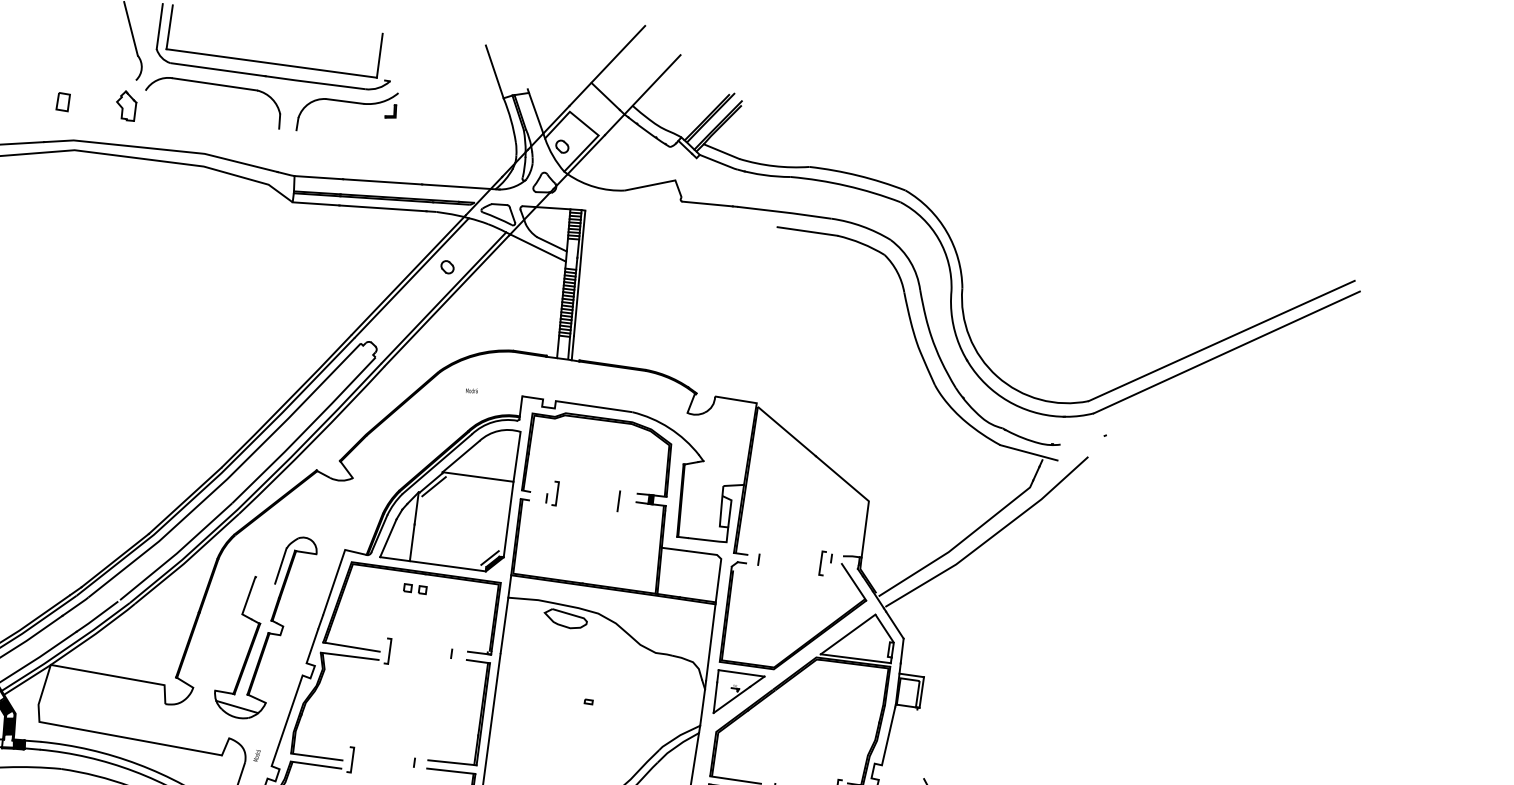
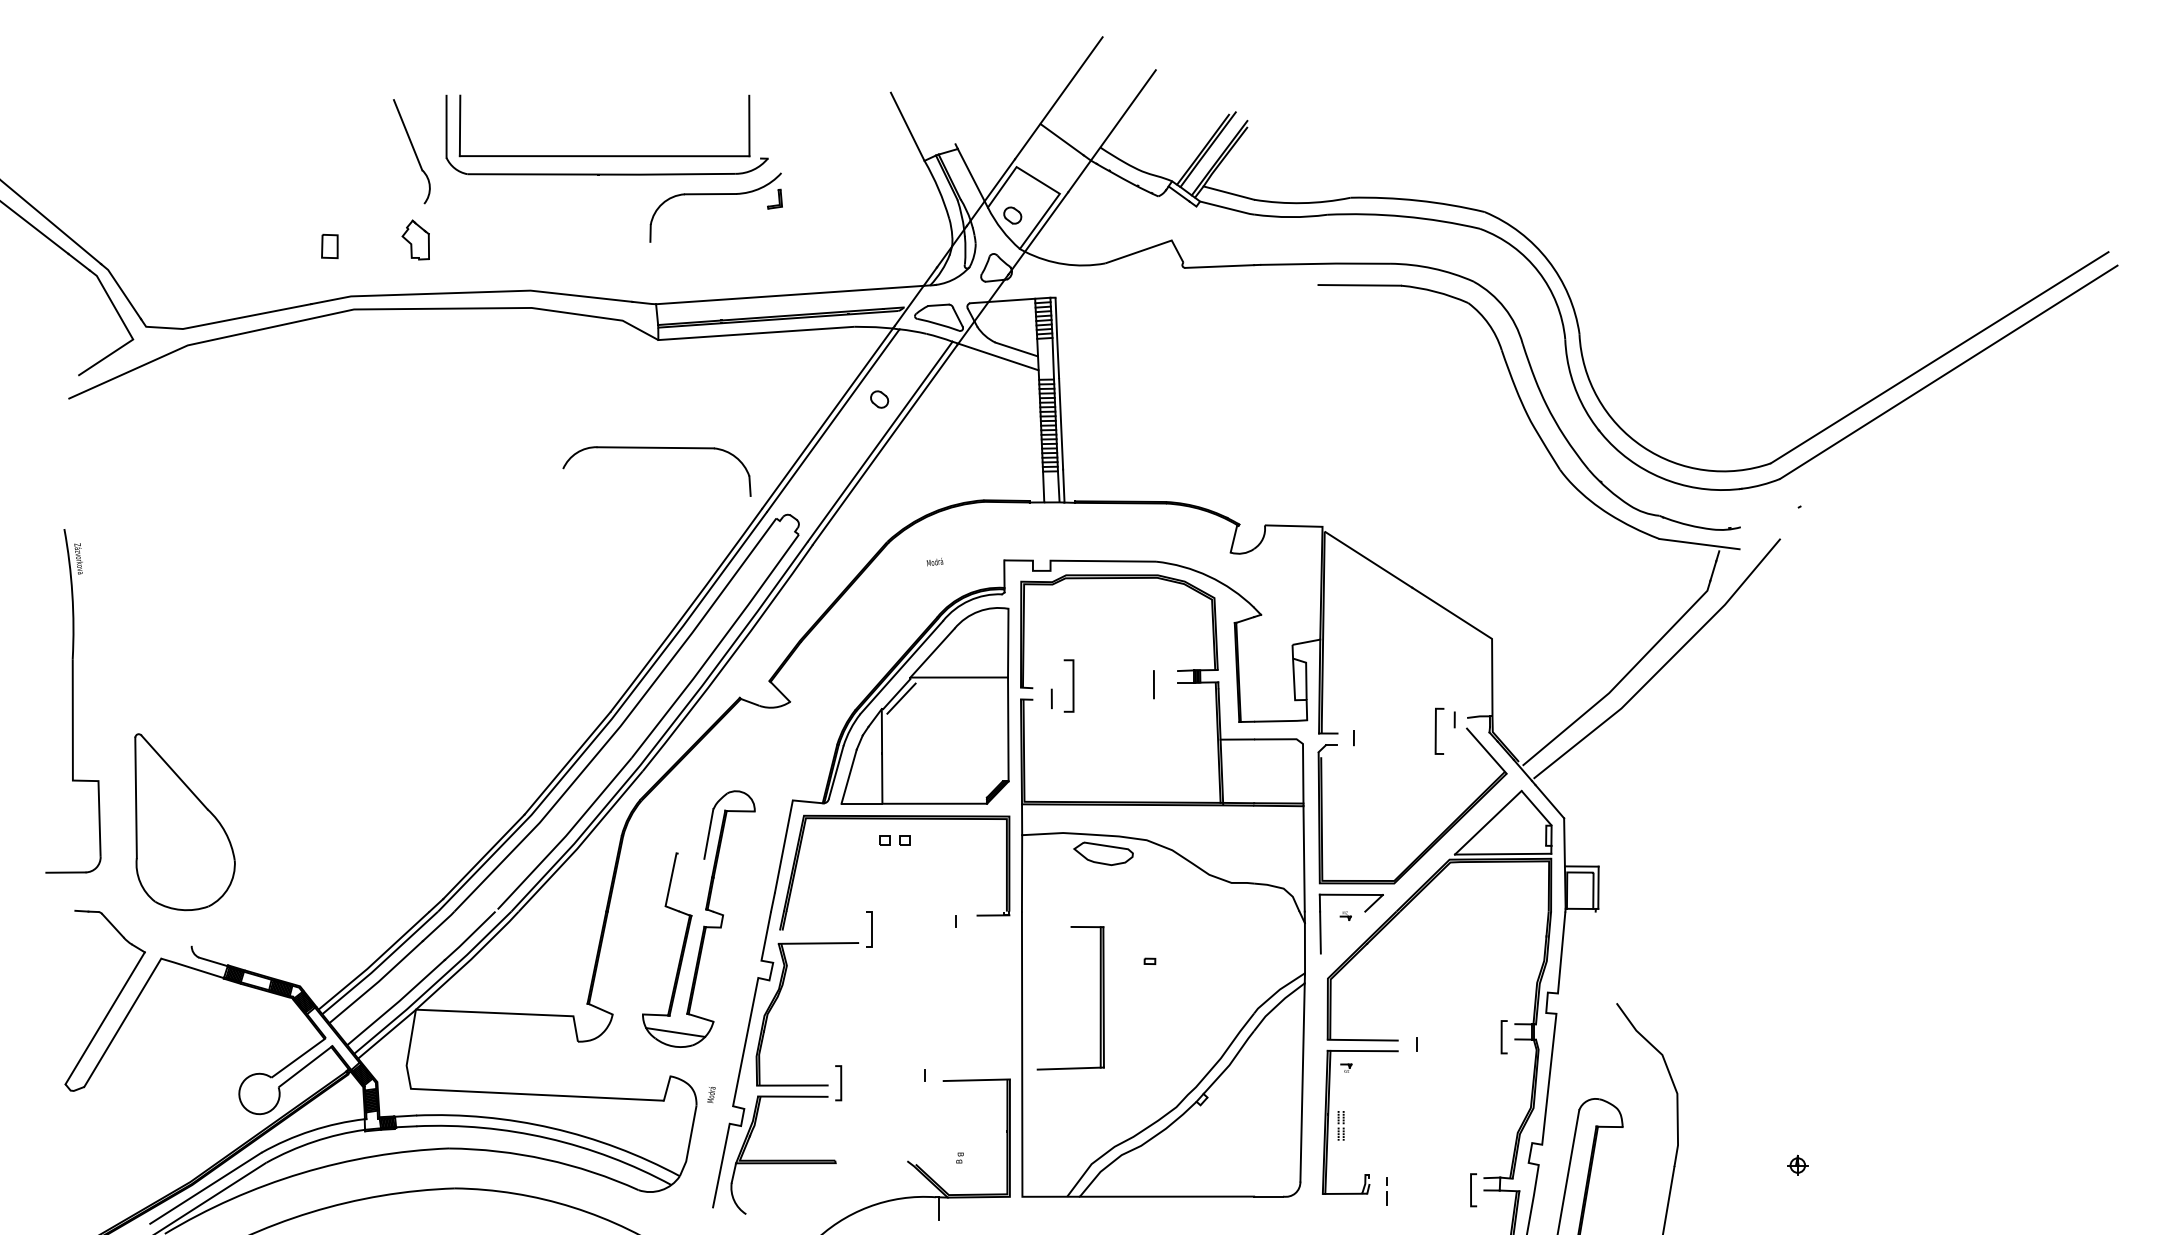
part: (215, 84) -> (656, 448), moved
part: (552, 492) -> (1062, 685), size x1.6
line: (489, 557) -> (989, 784), removed
part: (825, 563) -> (1444, 731), size x1.4
line: (351, 647) -> (819, 930), removed
line: (731, 699) -> (1342, 932), removed
part: (480, 714) -> (1099, 998), moved

